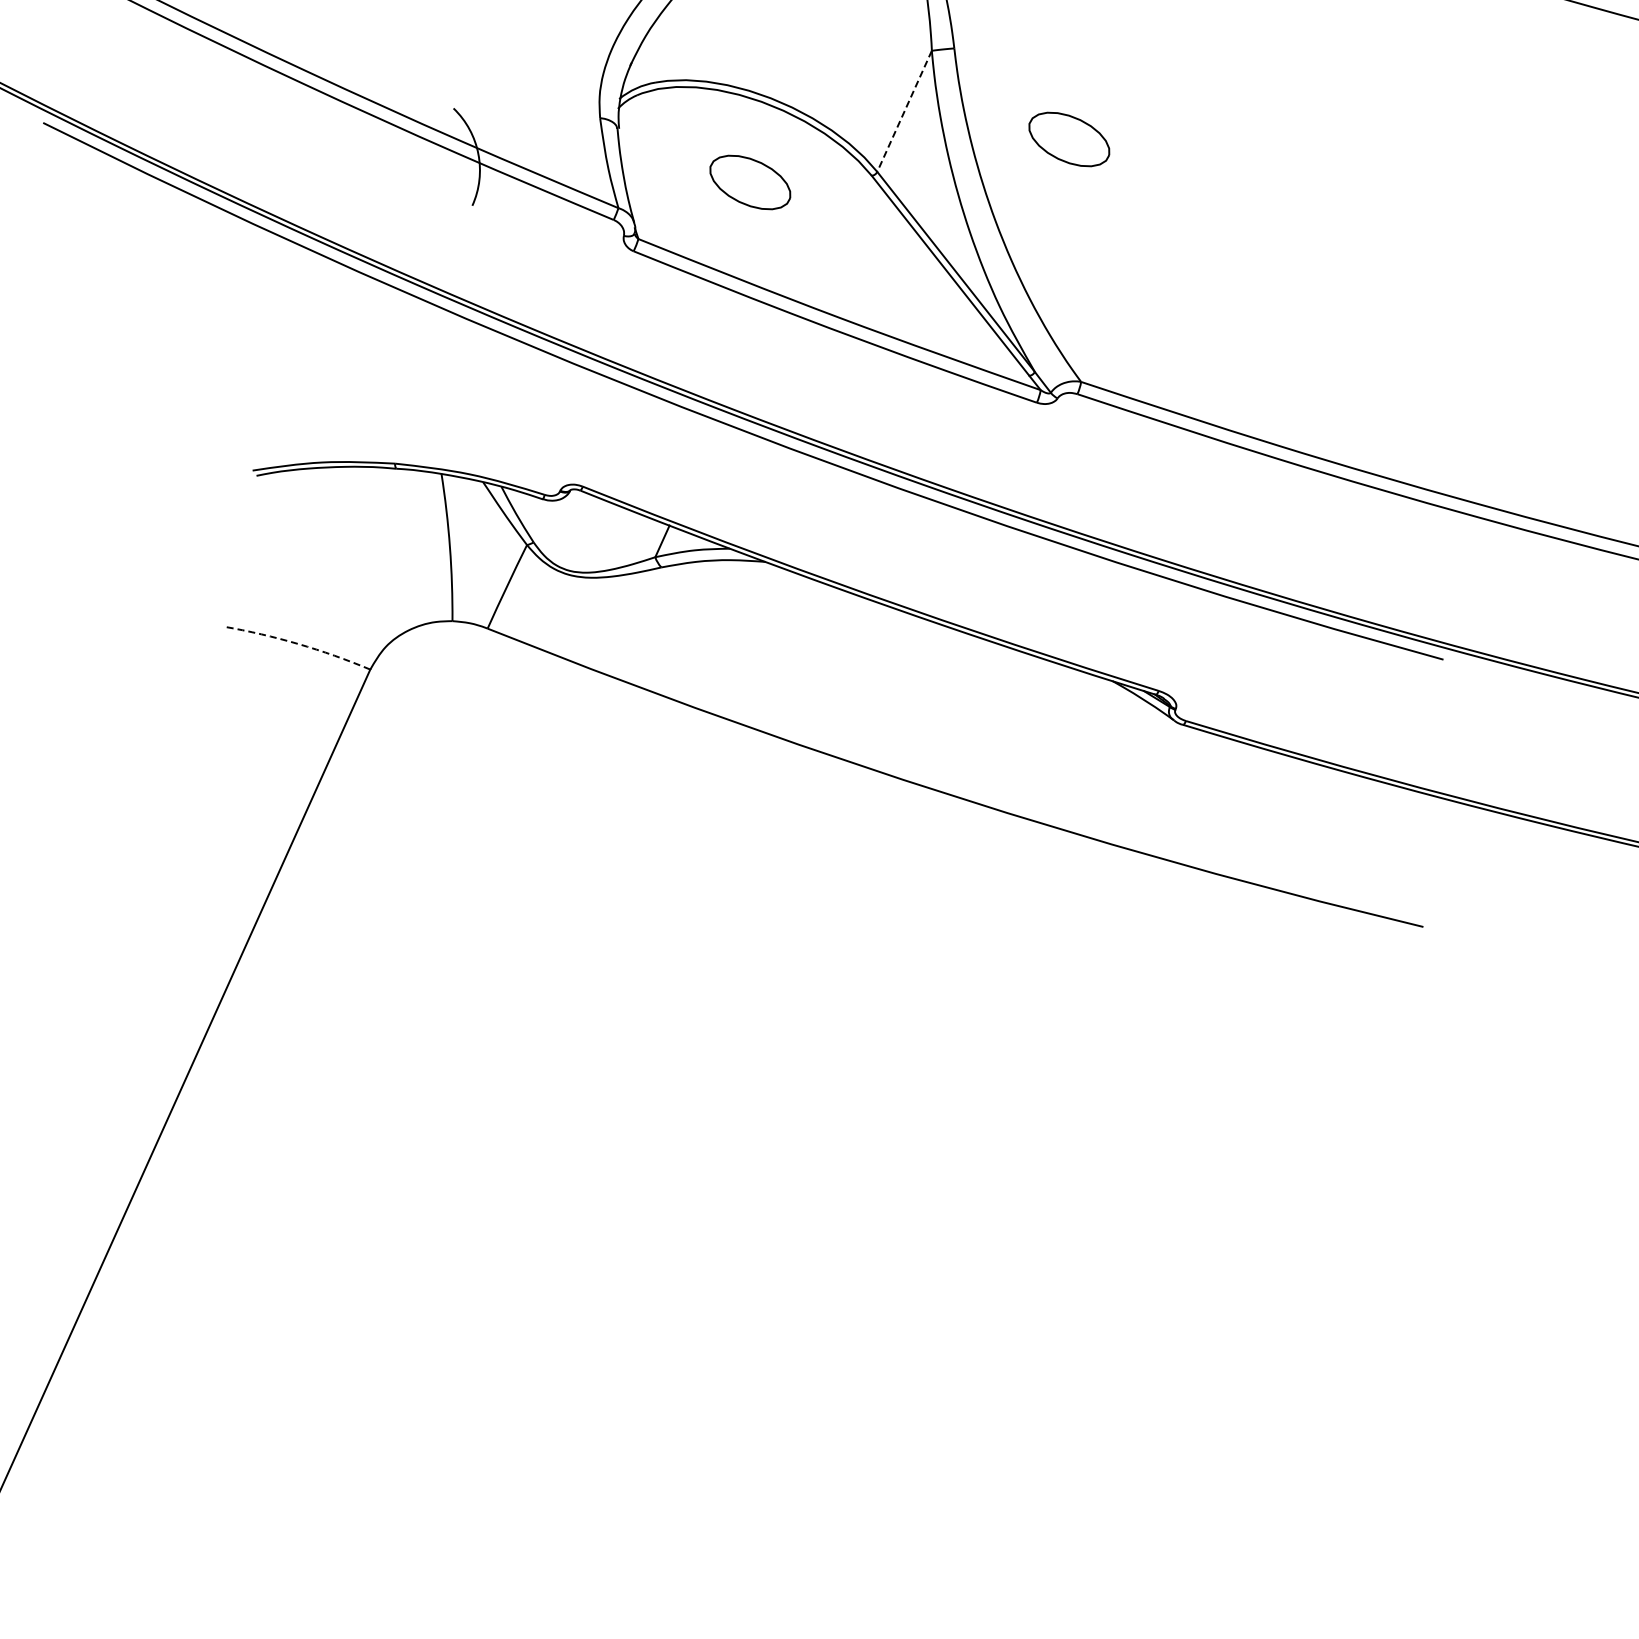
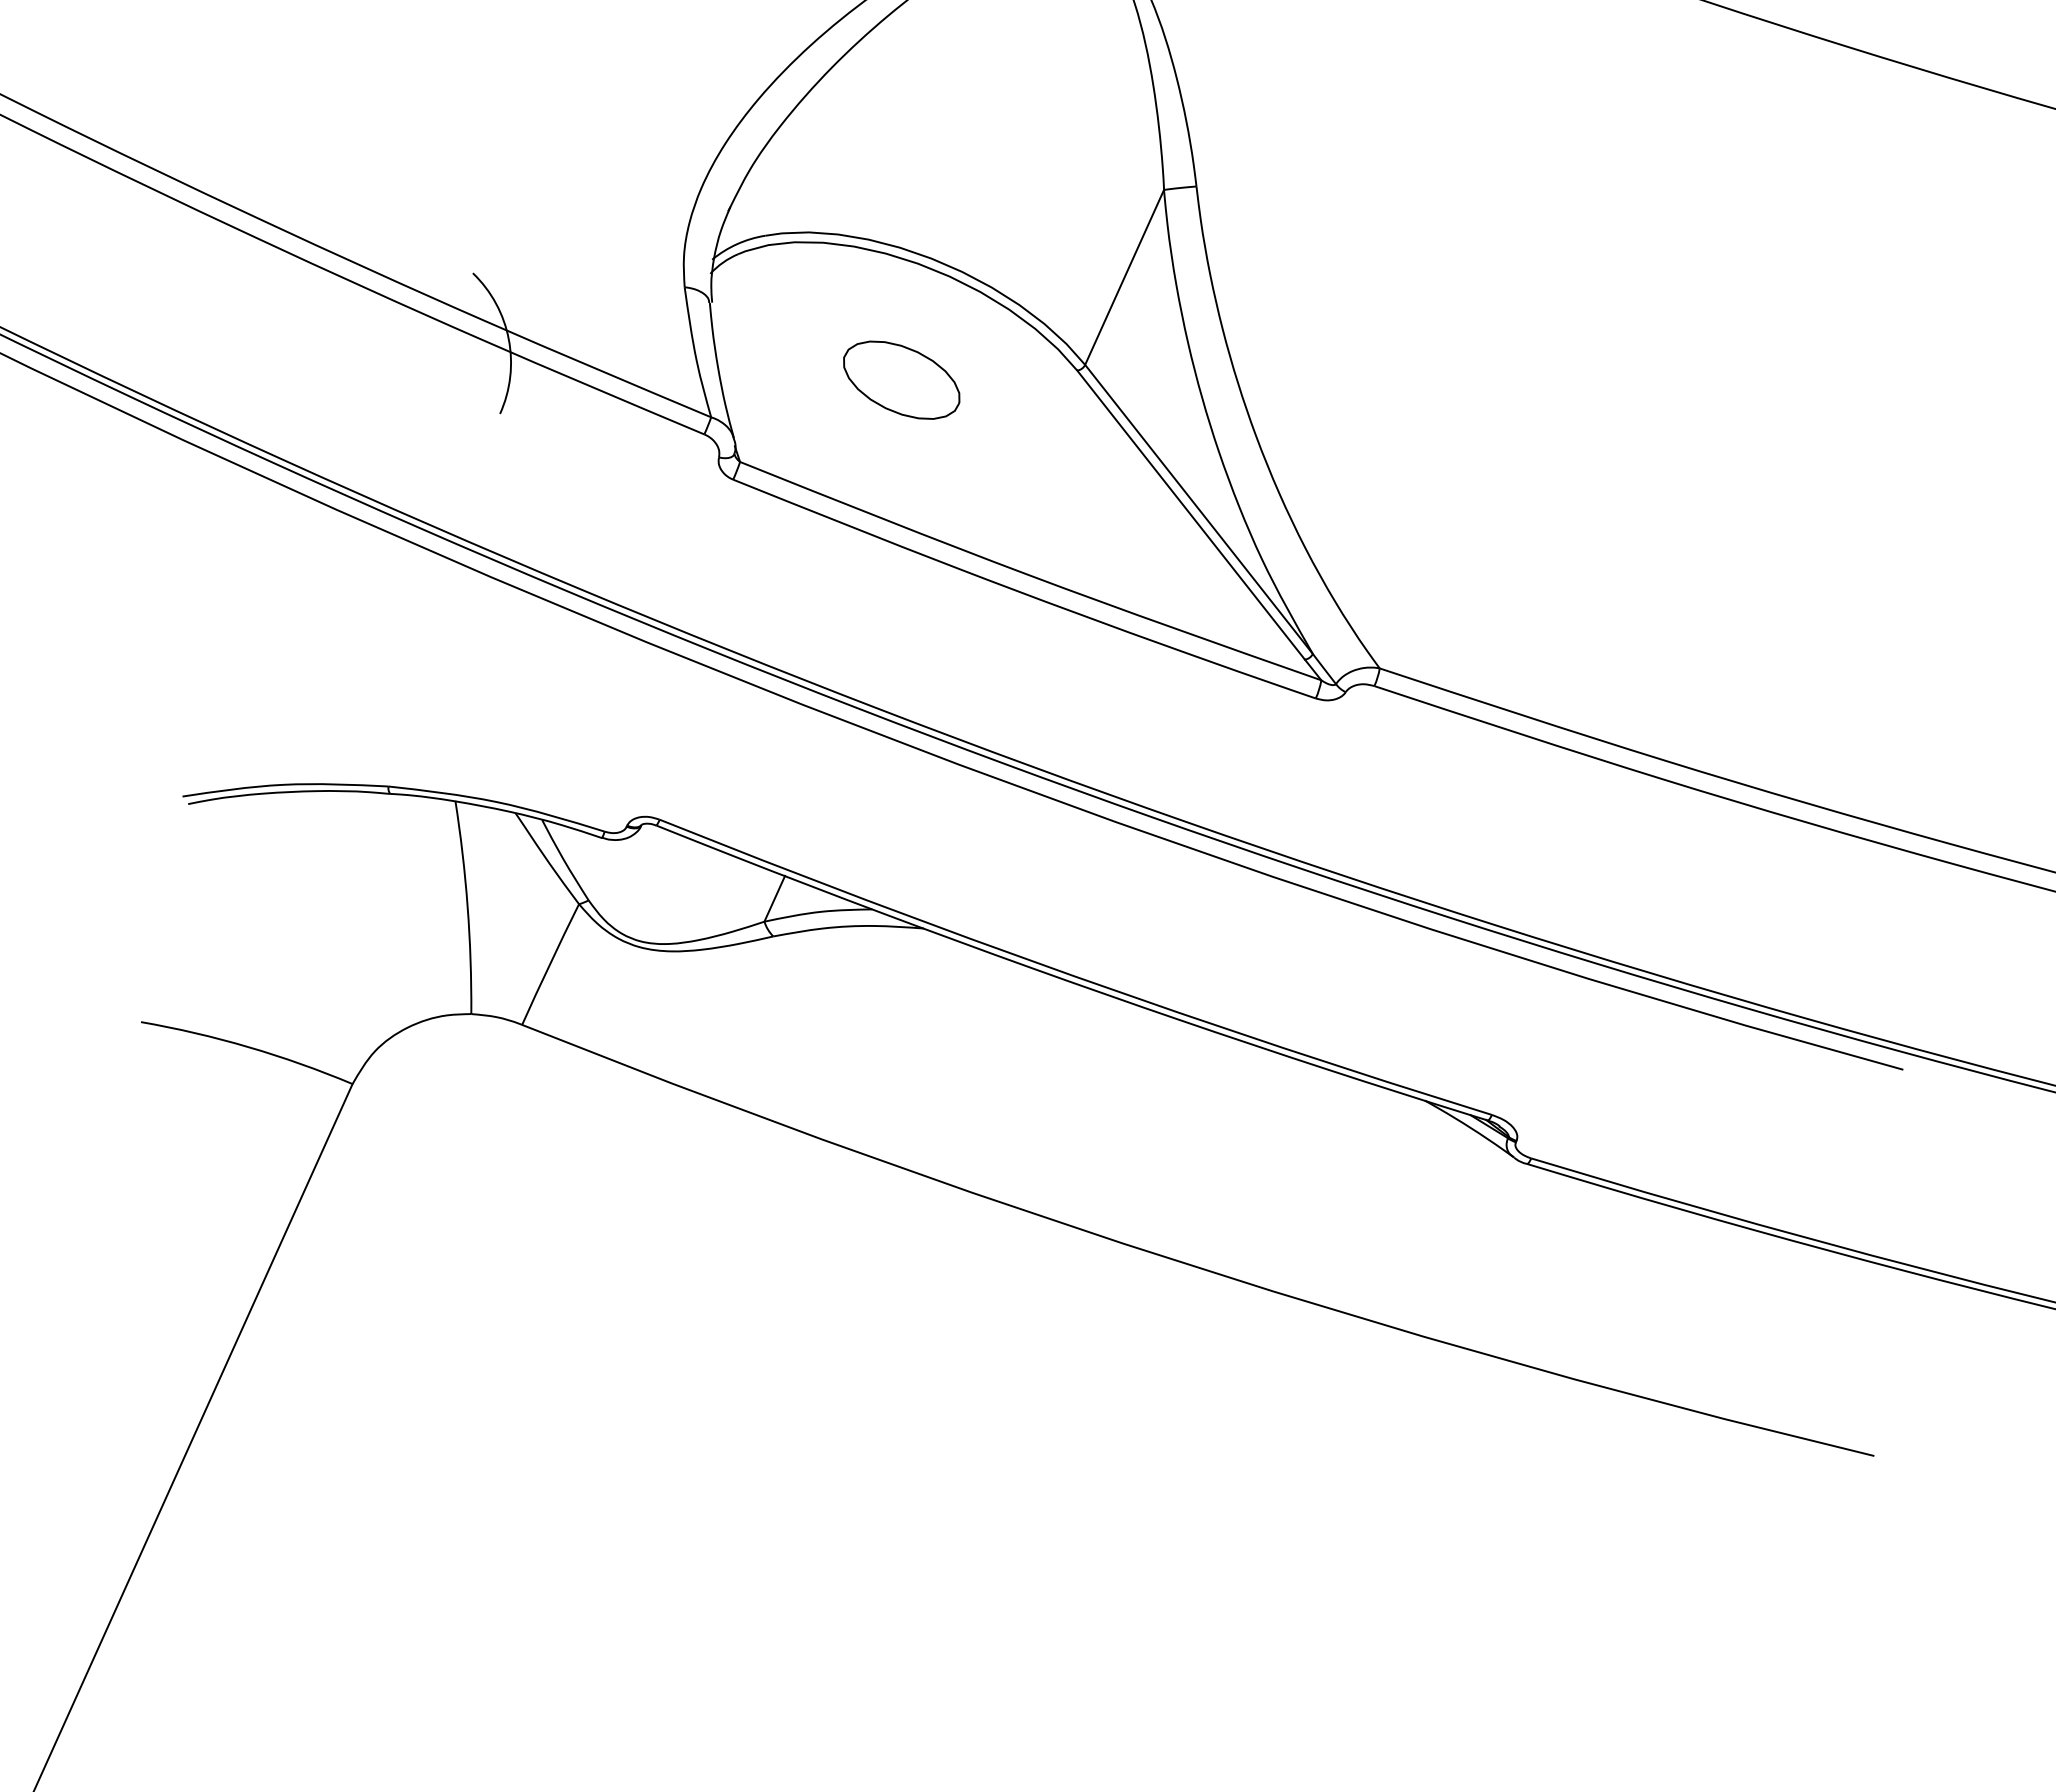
line: (904, 111) -> (1124, 277), dashed -> solid
part: (1069, 139) -> (1362, 318), removed
arc: (298, 644) -> (248, 1047), dashed -> solid

